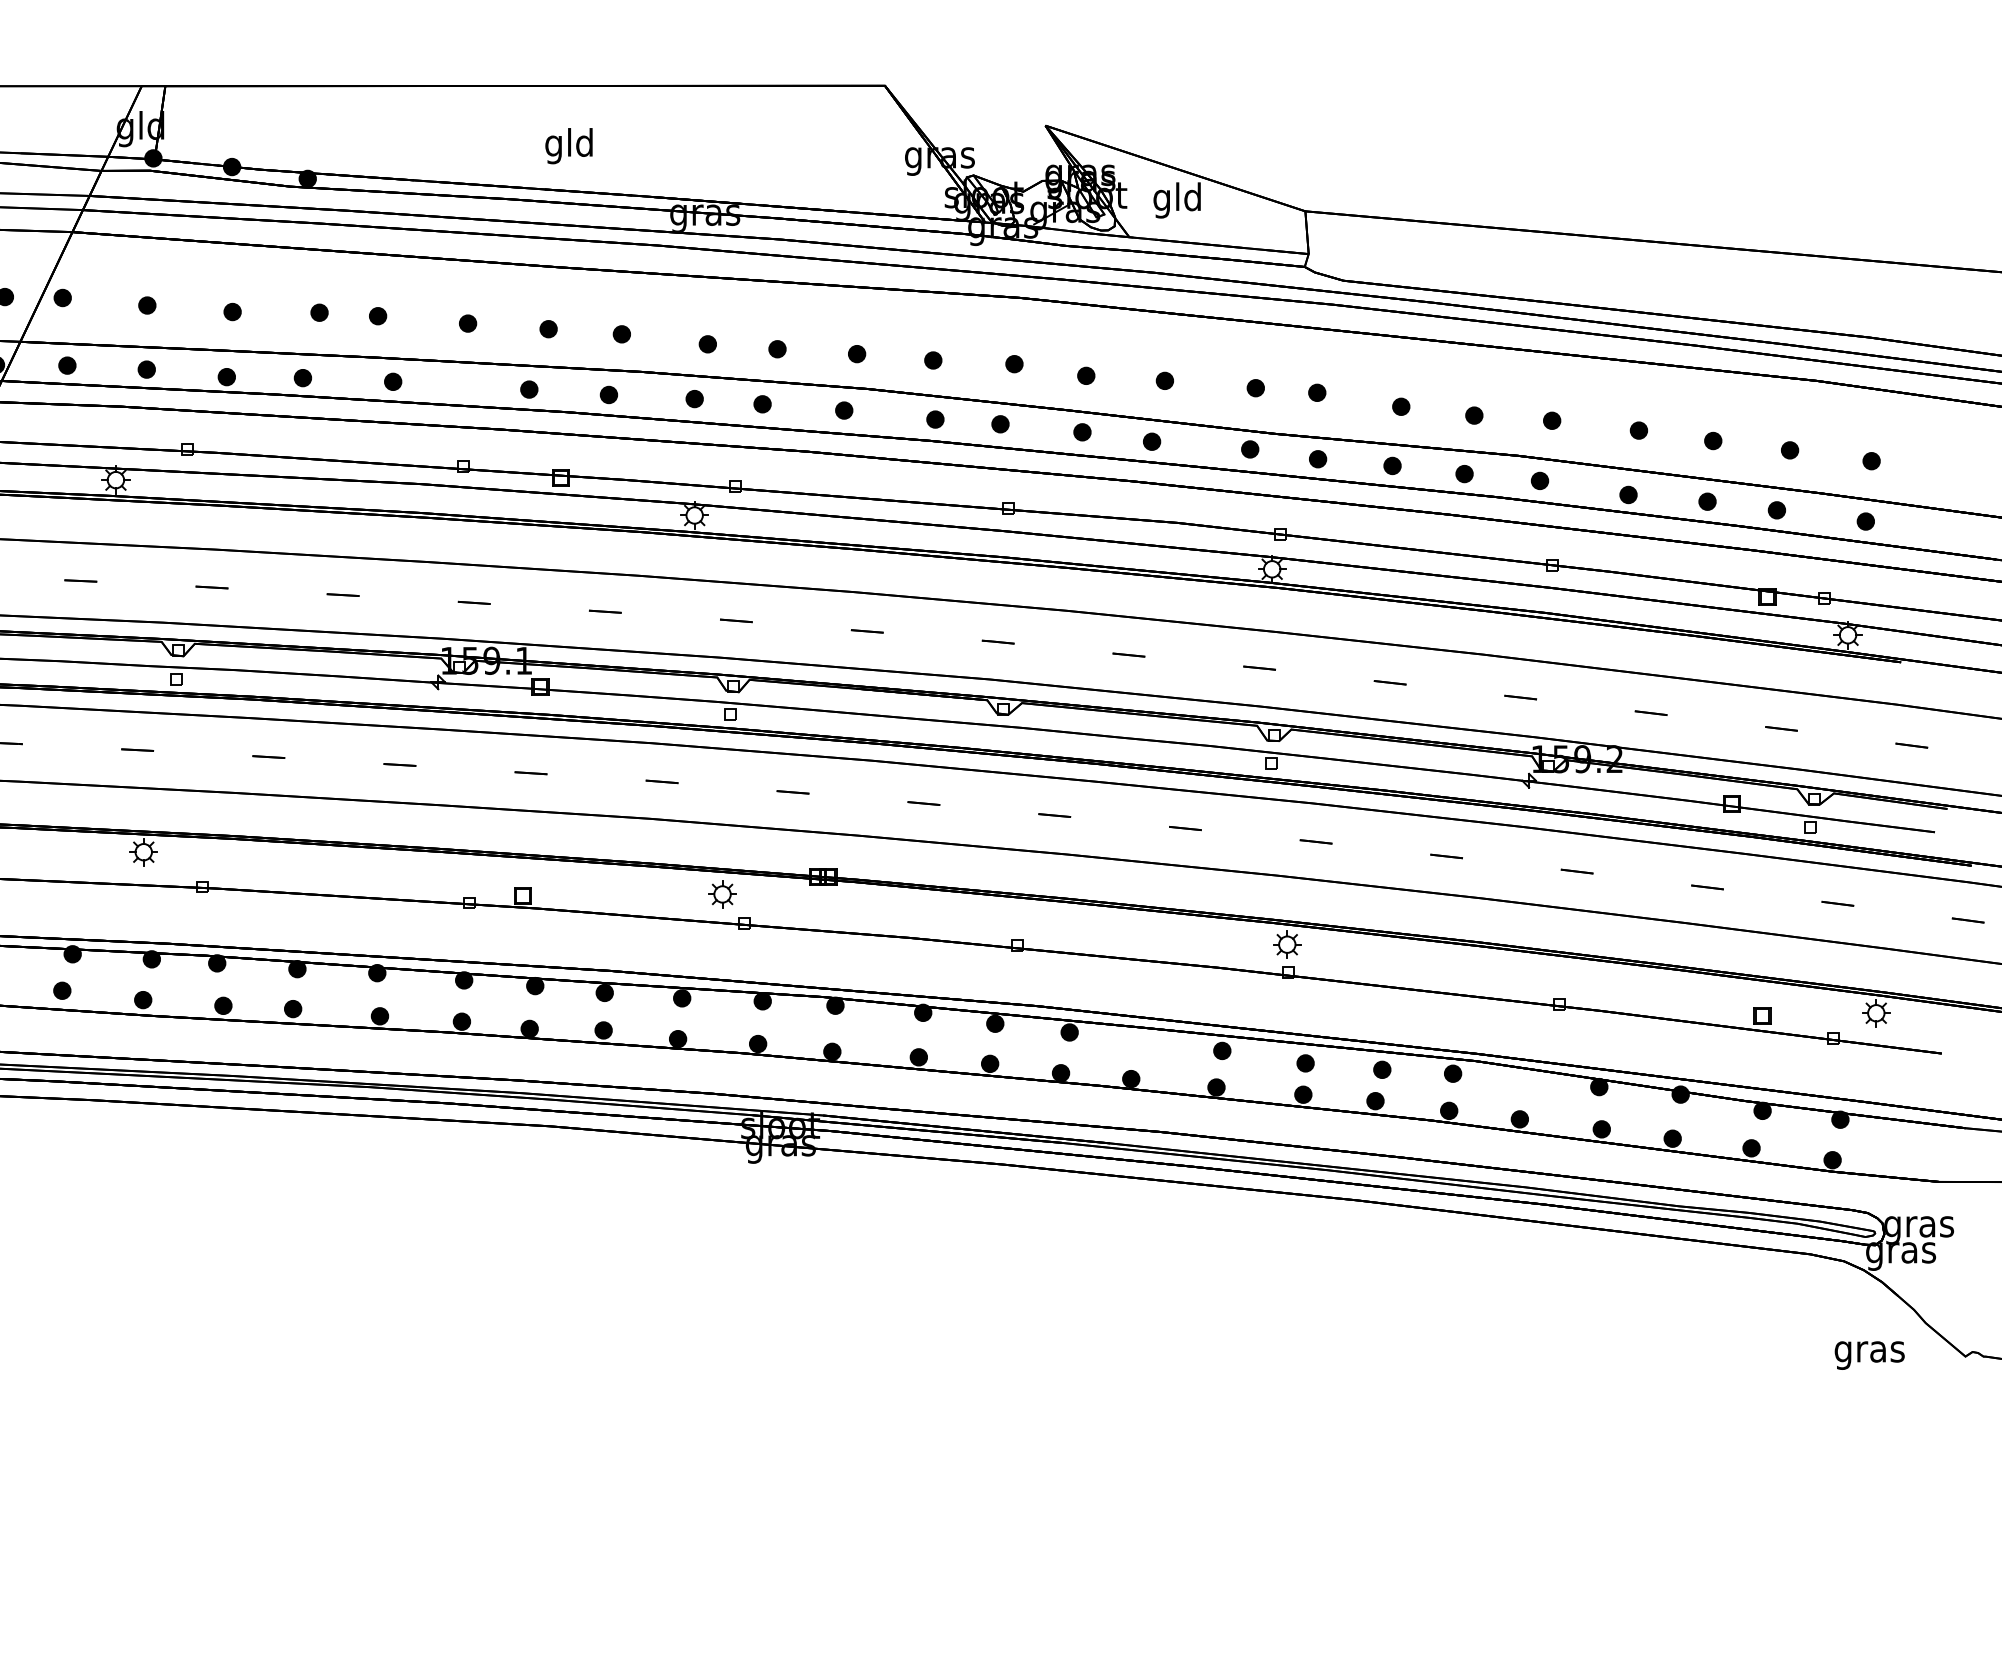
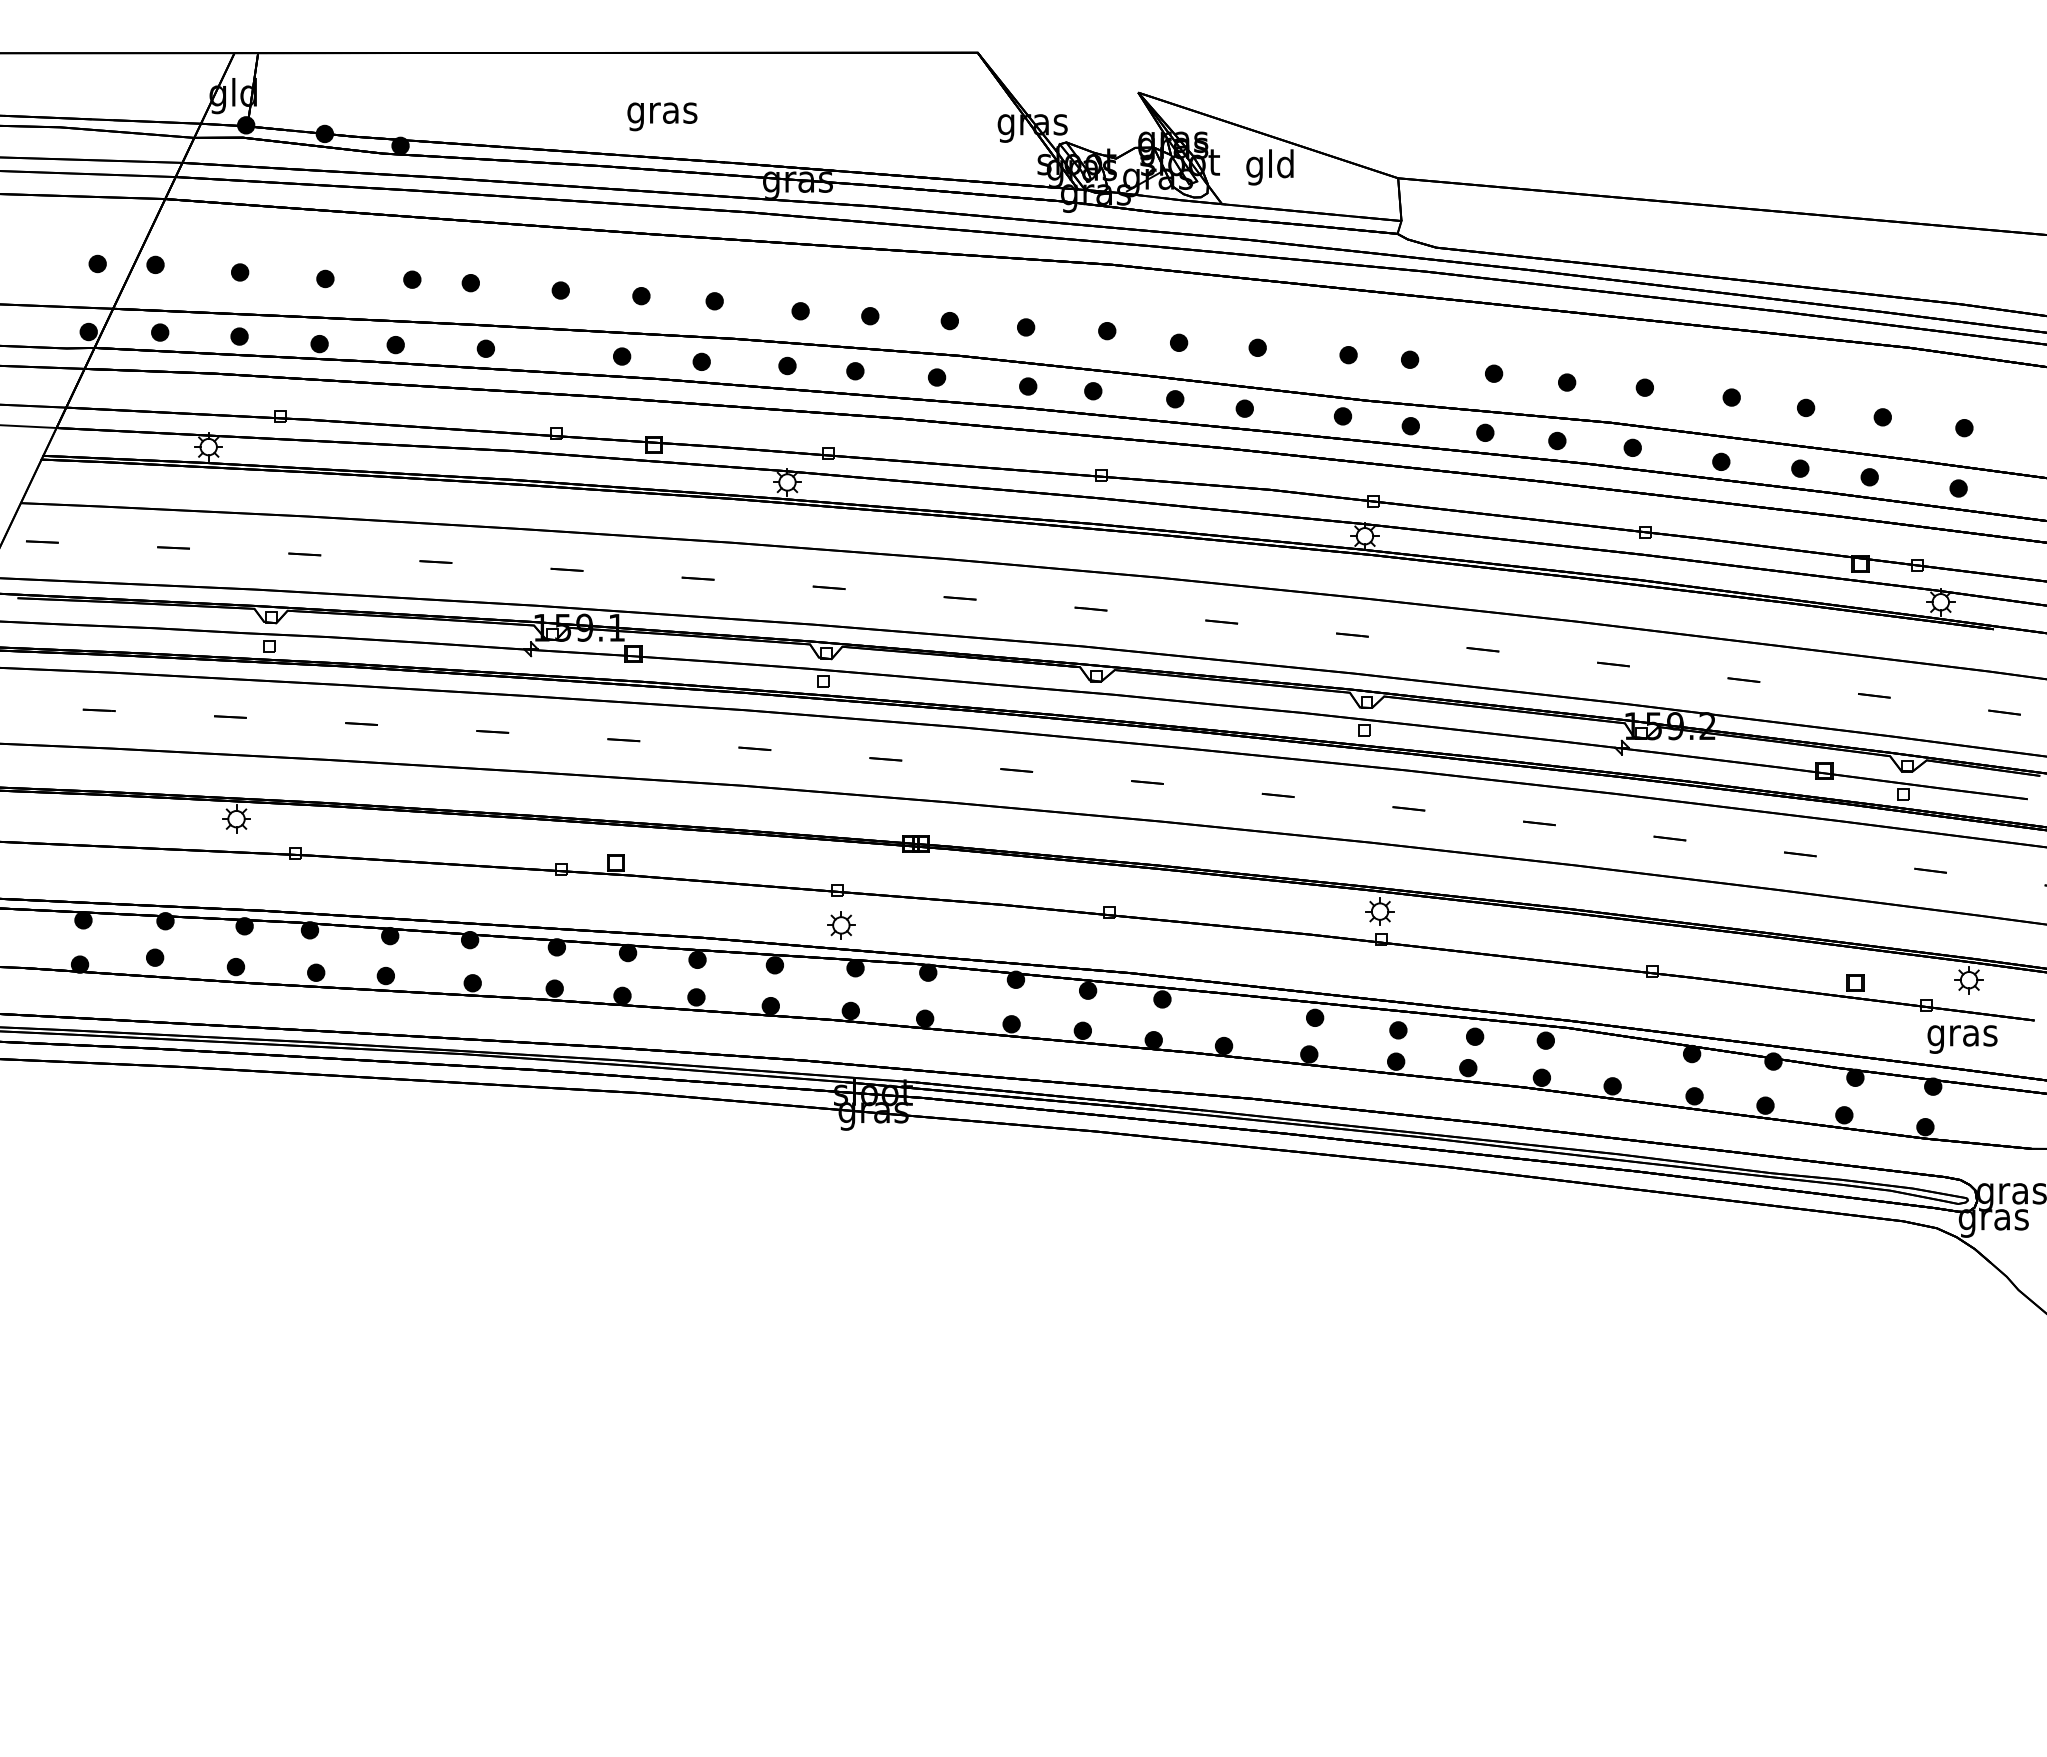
text: (569, 146) -> (662, 113), gld -> gras
part: (722, 894) -> (841, 925), moved
text: (1869, 1355) -> (1962, 1039), moved

